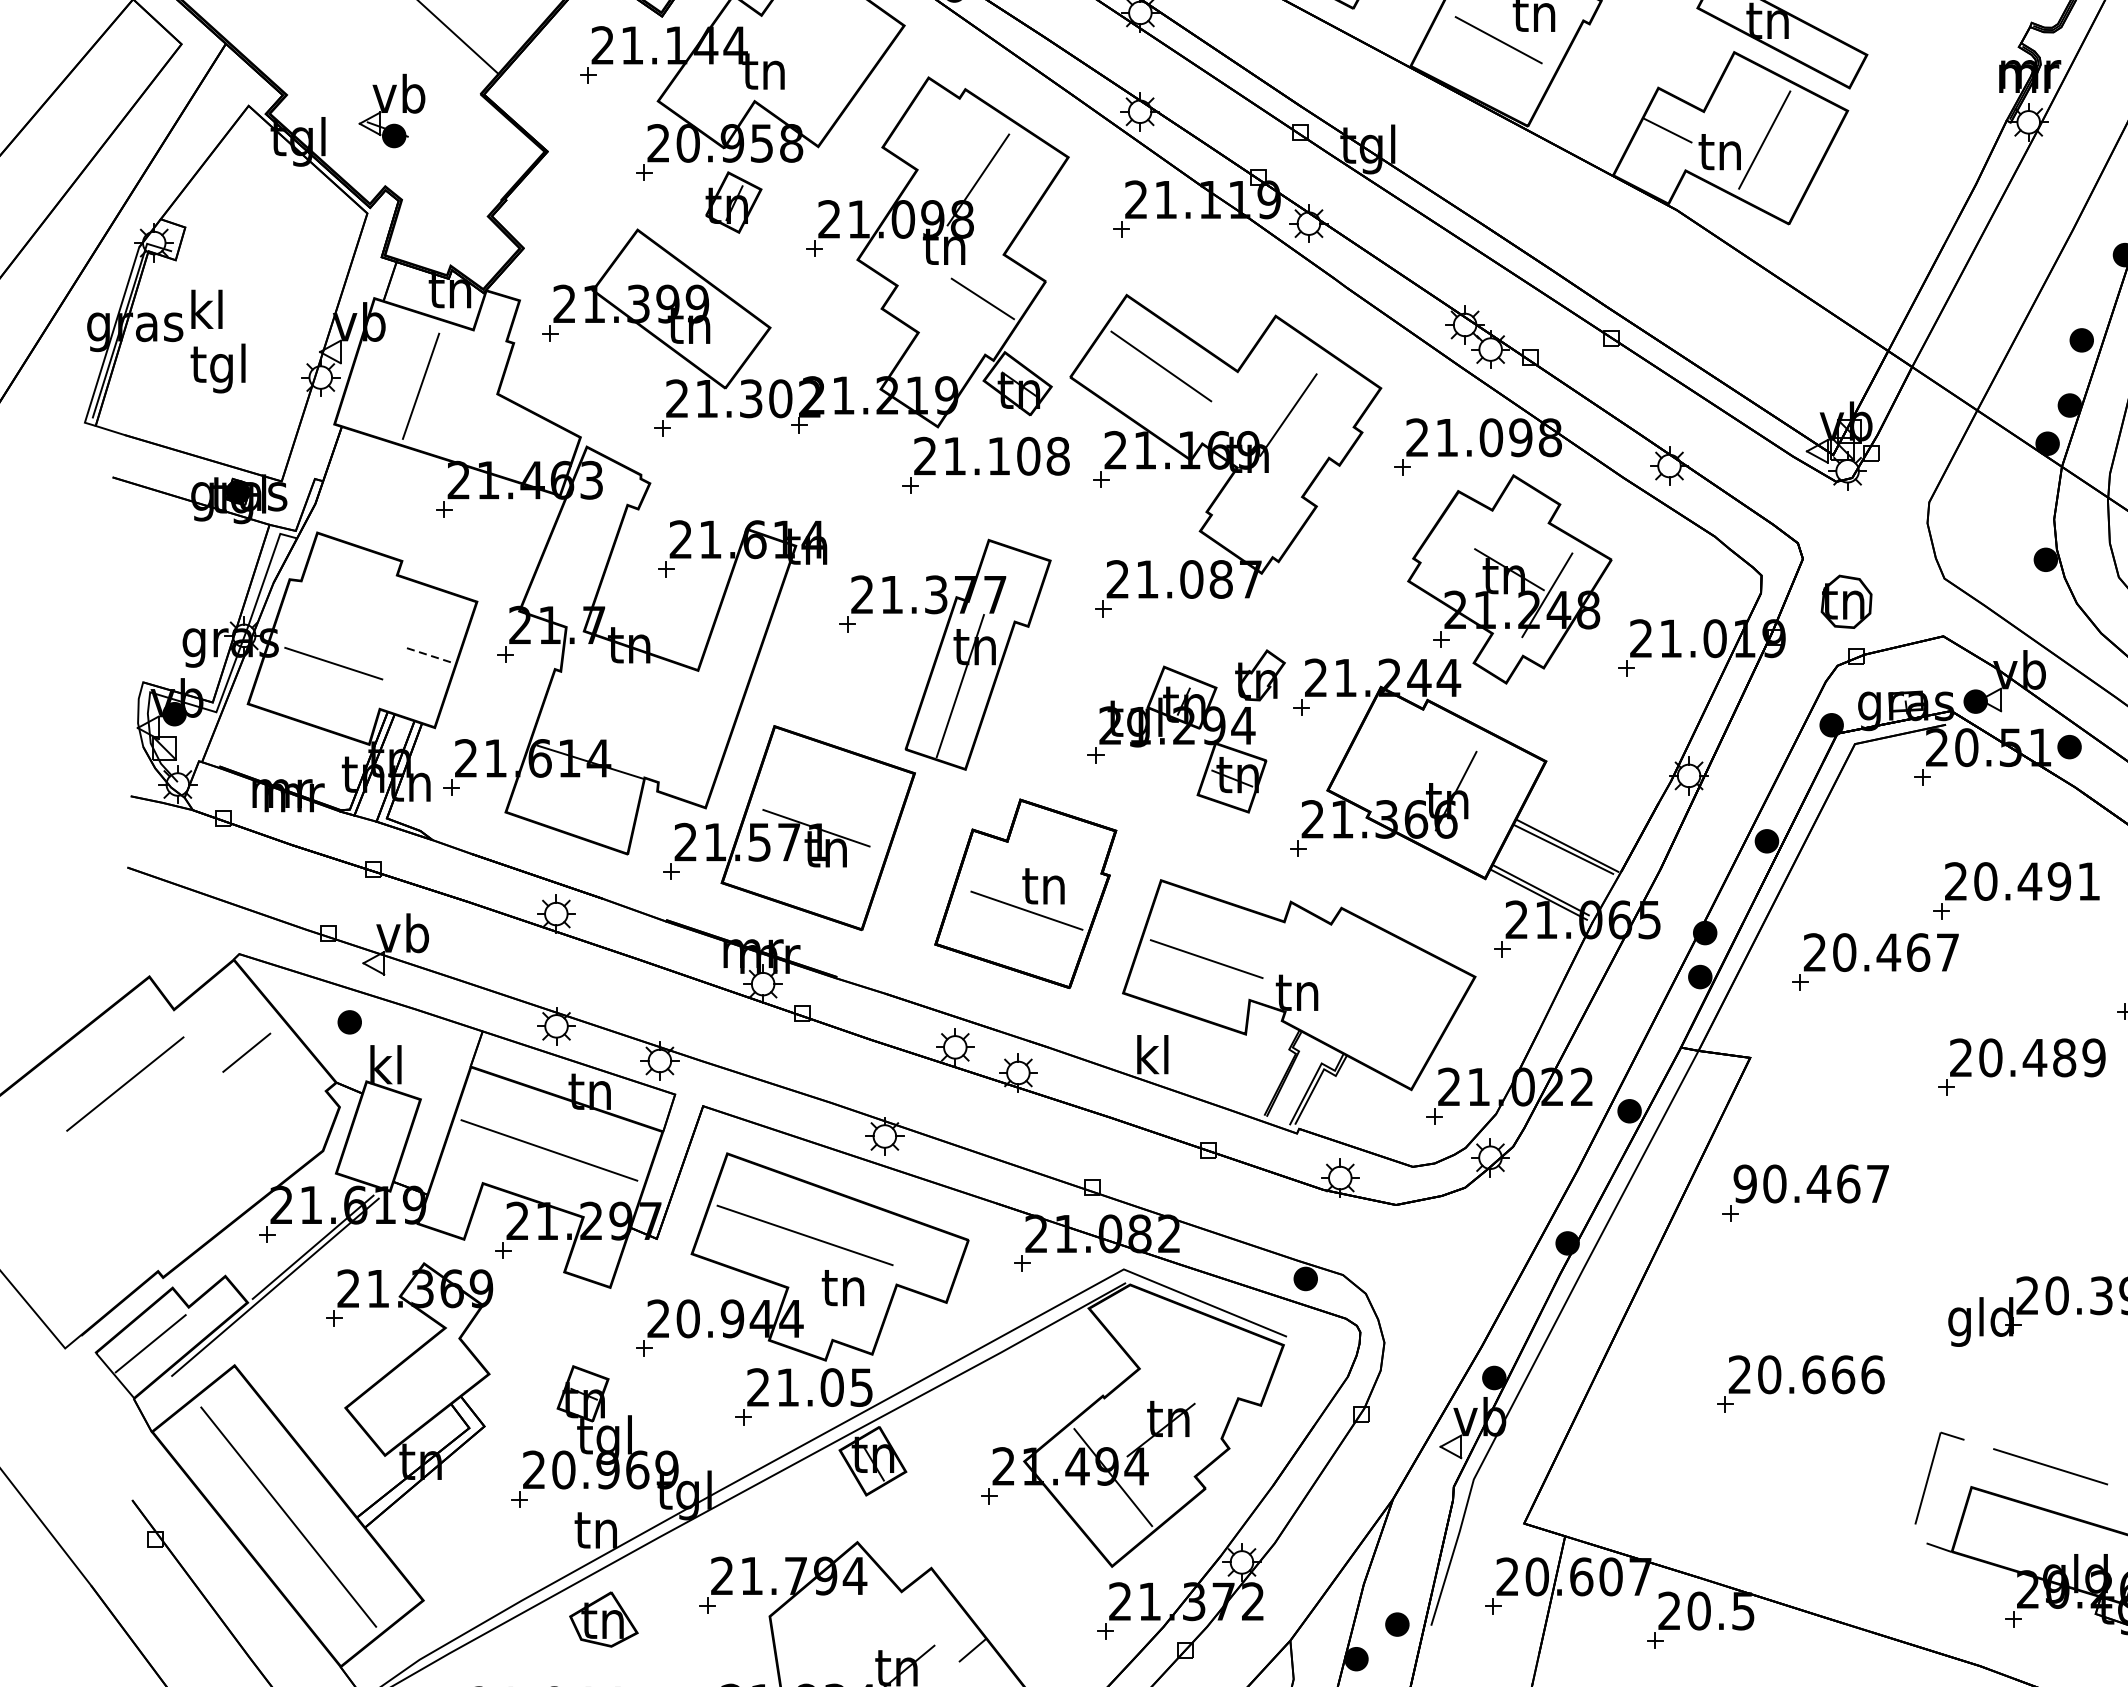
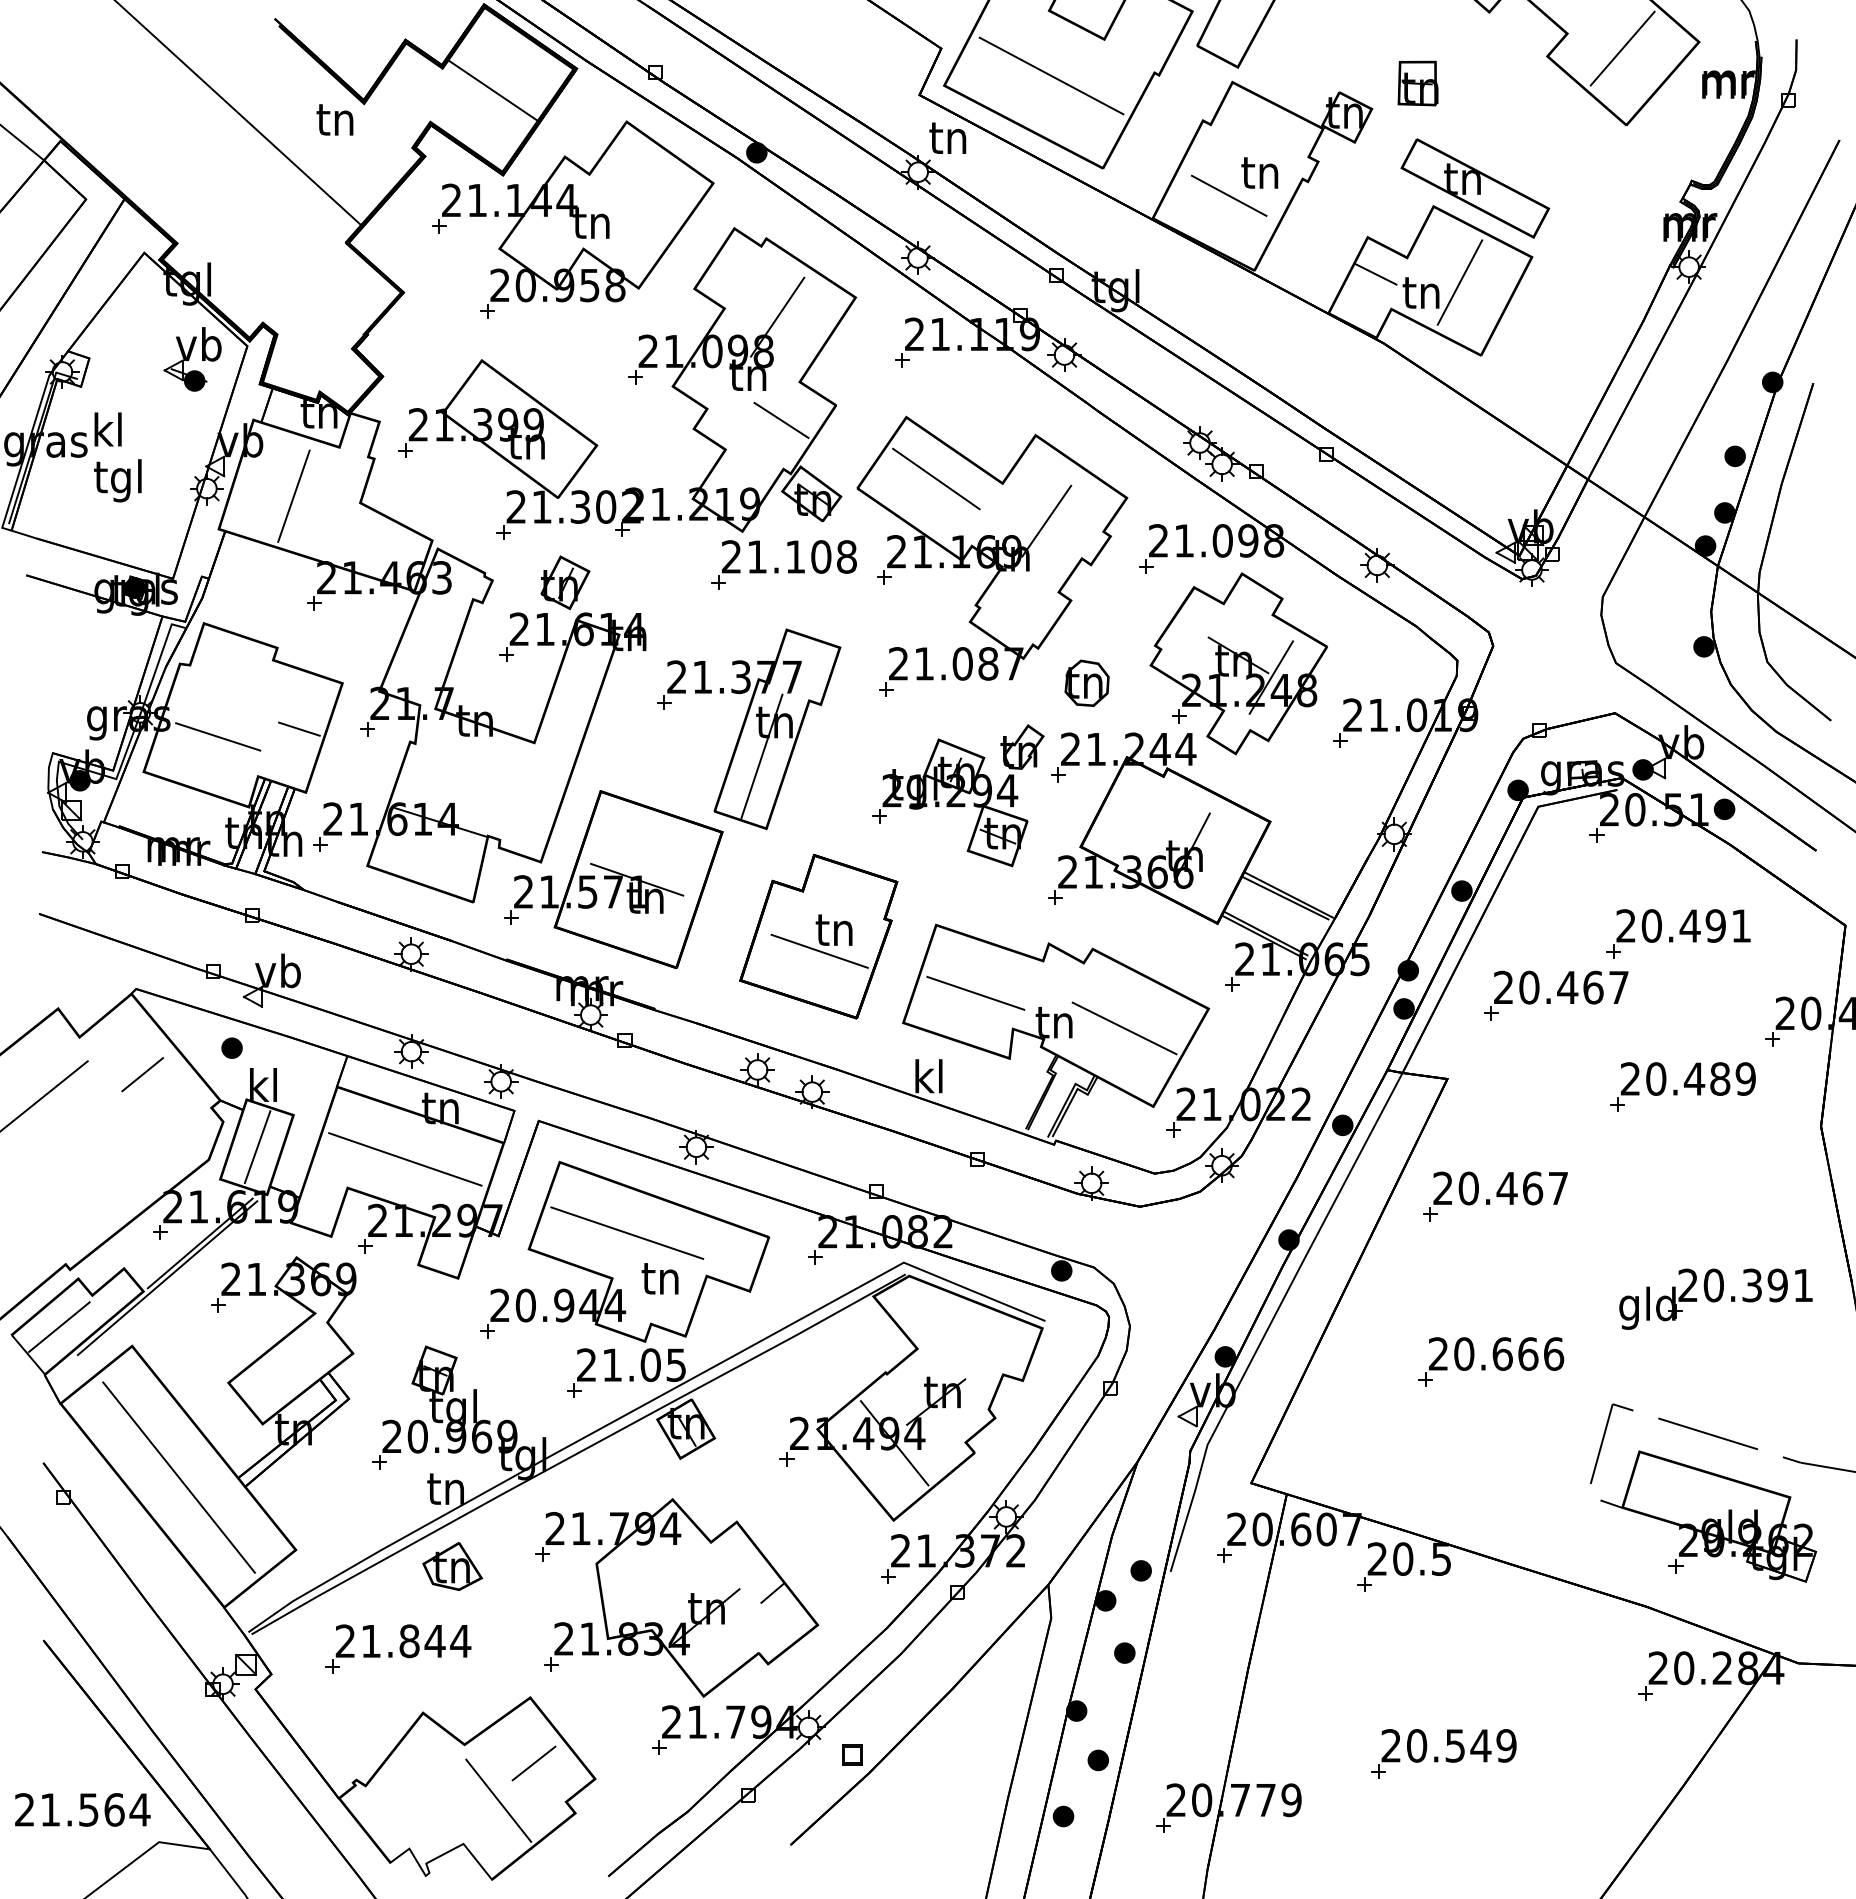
part: (391, 111) -> (192, 359), moved
part: (733, 202) -> (565, 582), moved
part: (1845, 600) -> (1086, 682), moved
line: (426, 655) -> (298, 729), dashed -> solid
line: (1378, 999) -> (1124, 1028), added
line: (379, 1136) -> (257, 1147), added
text: (1745, 1183) -> (1443, 1188), 90.467 -> 20.467

